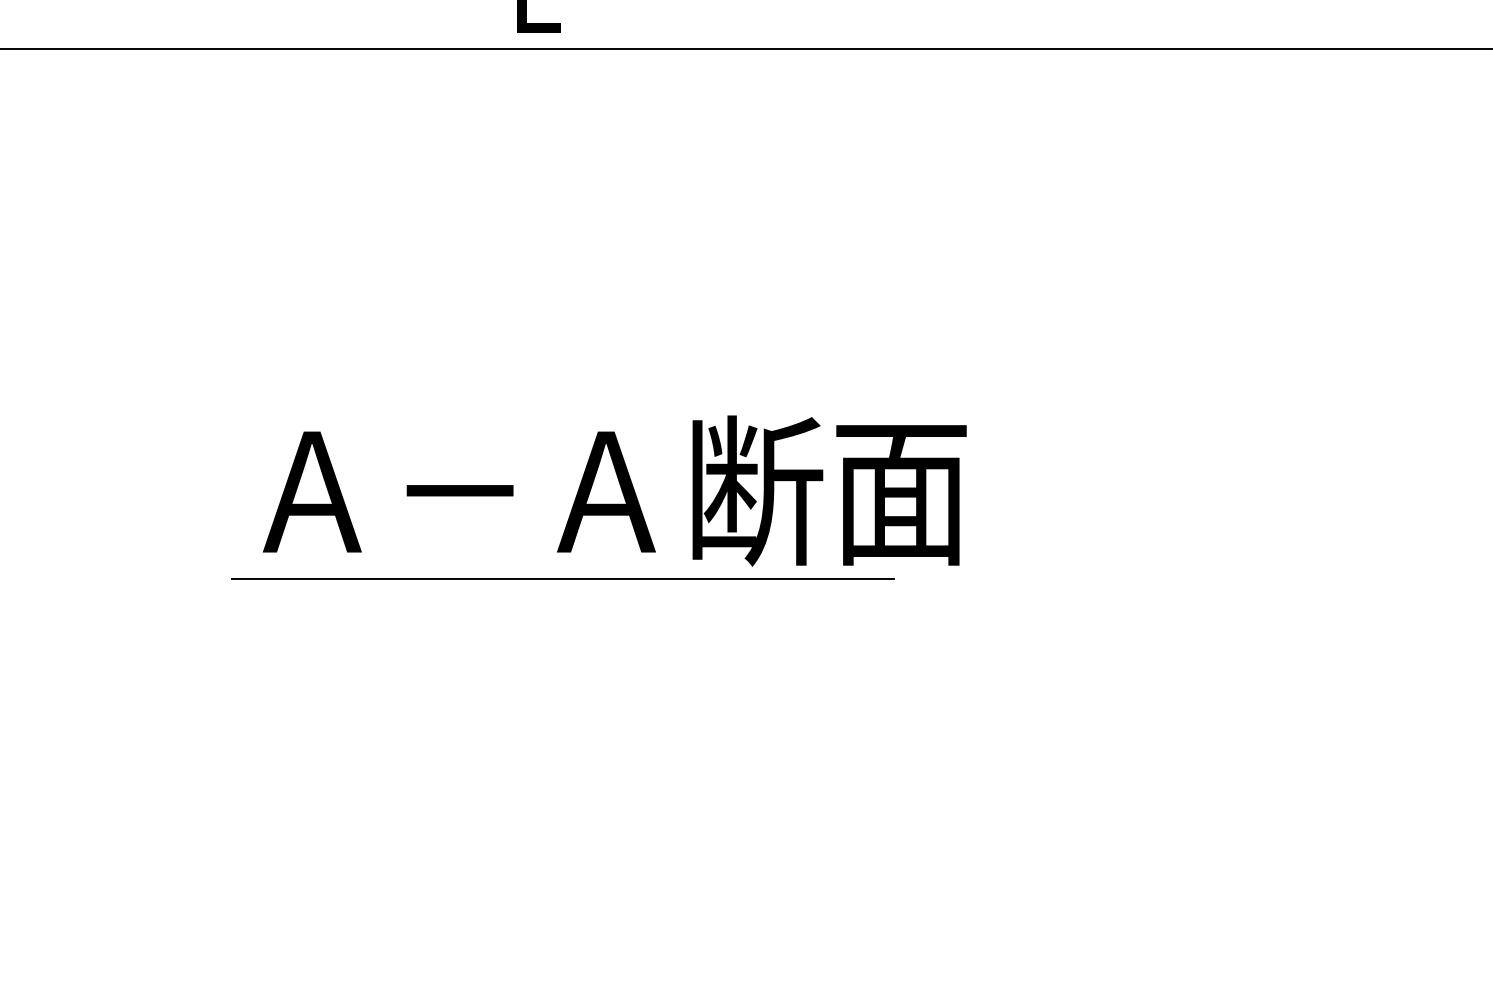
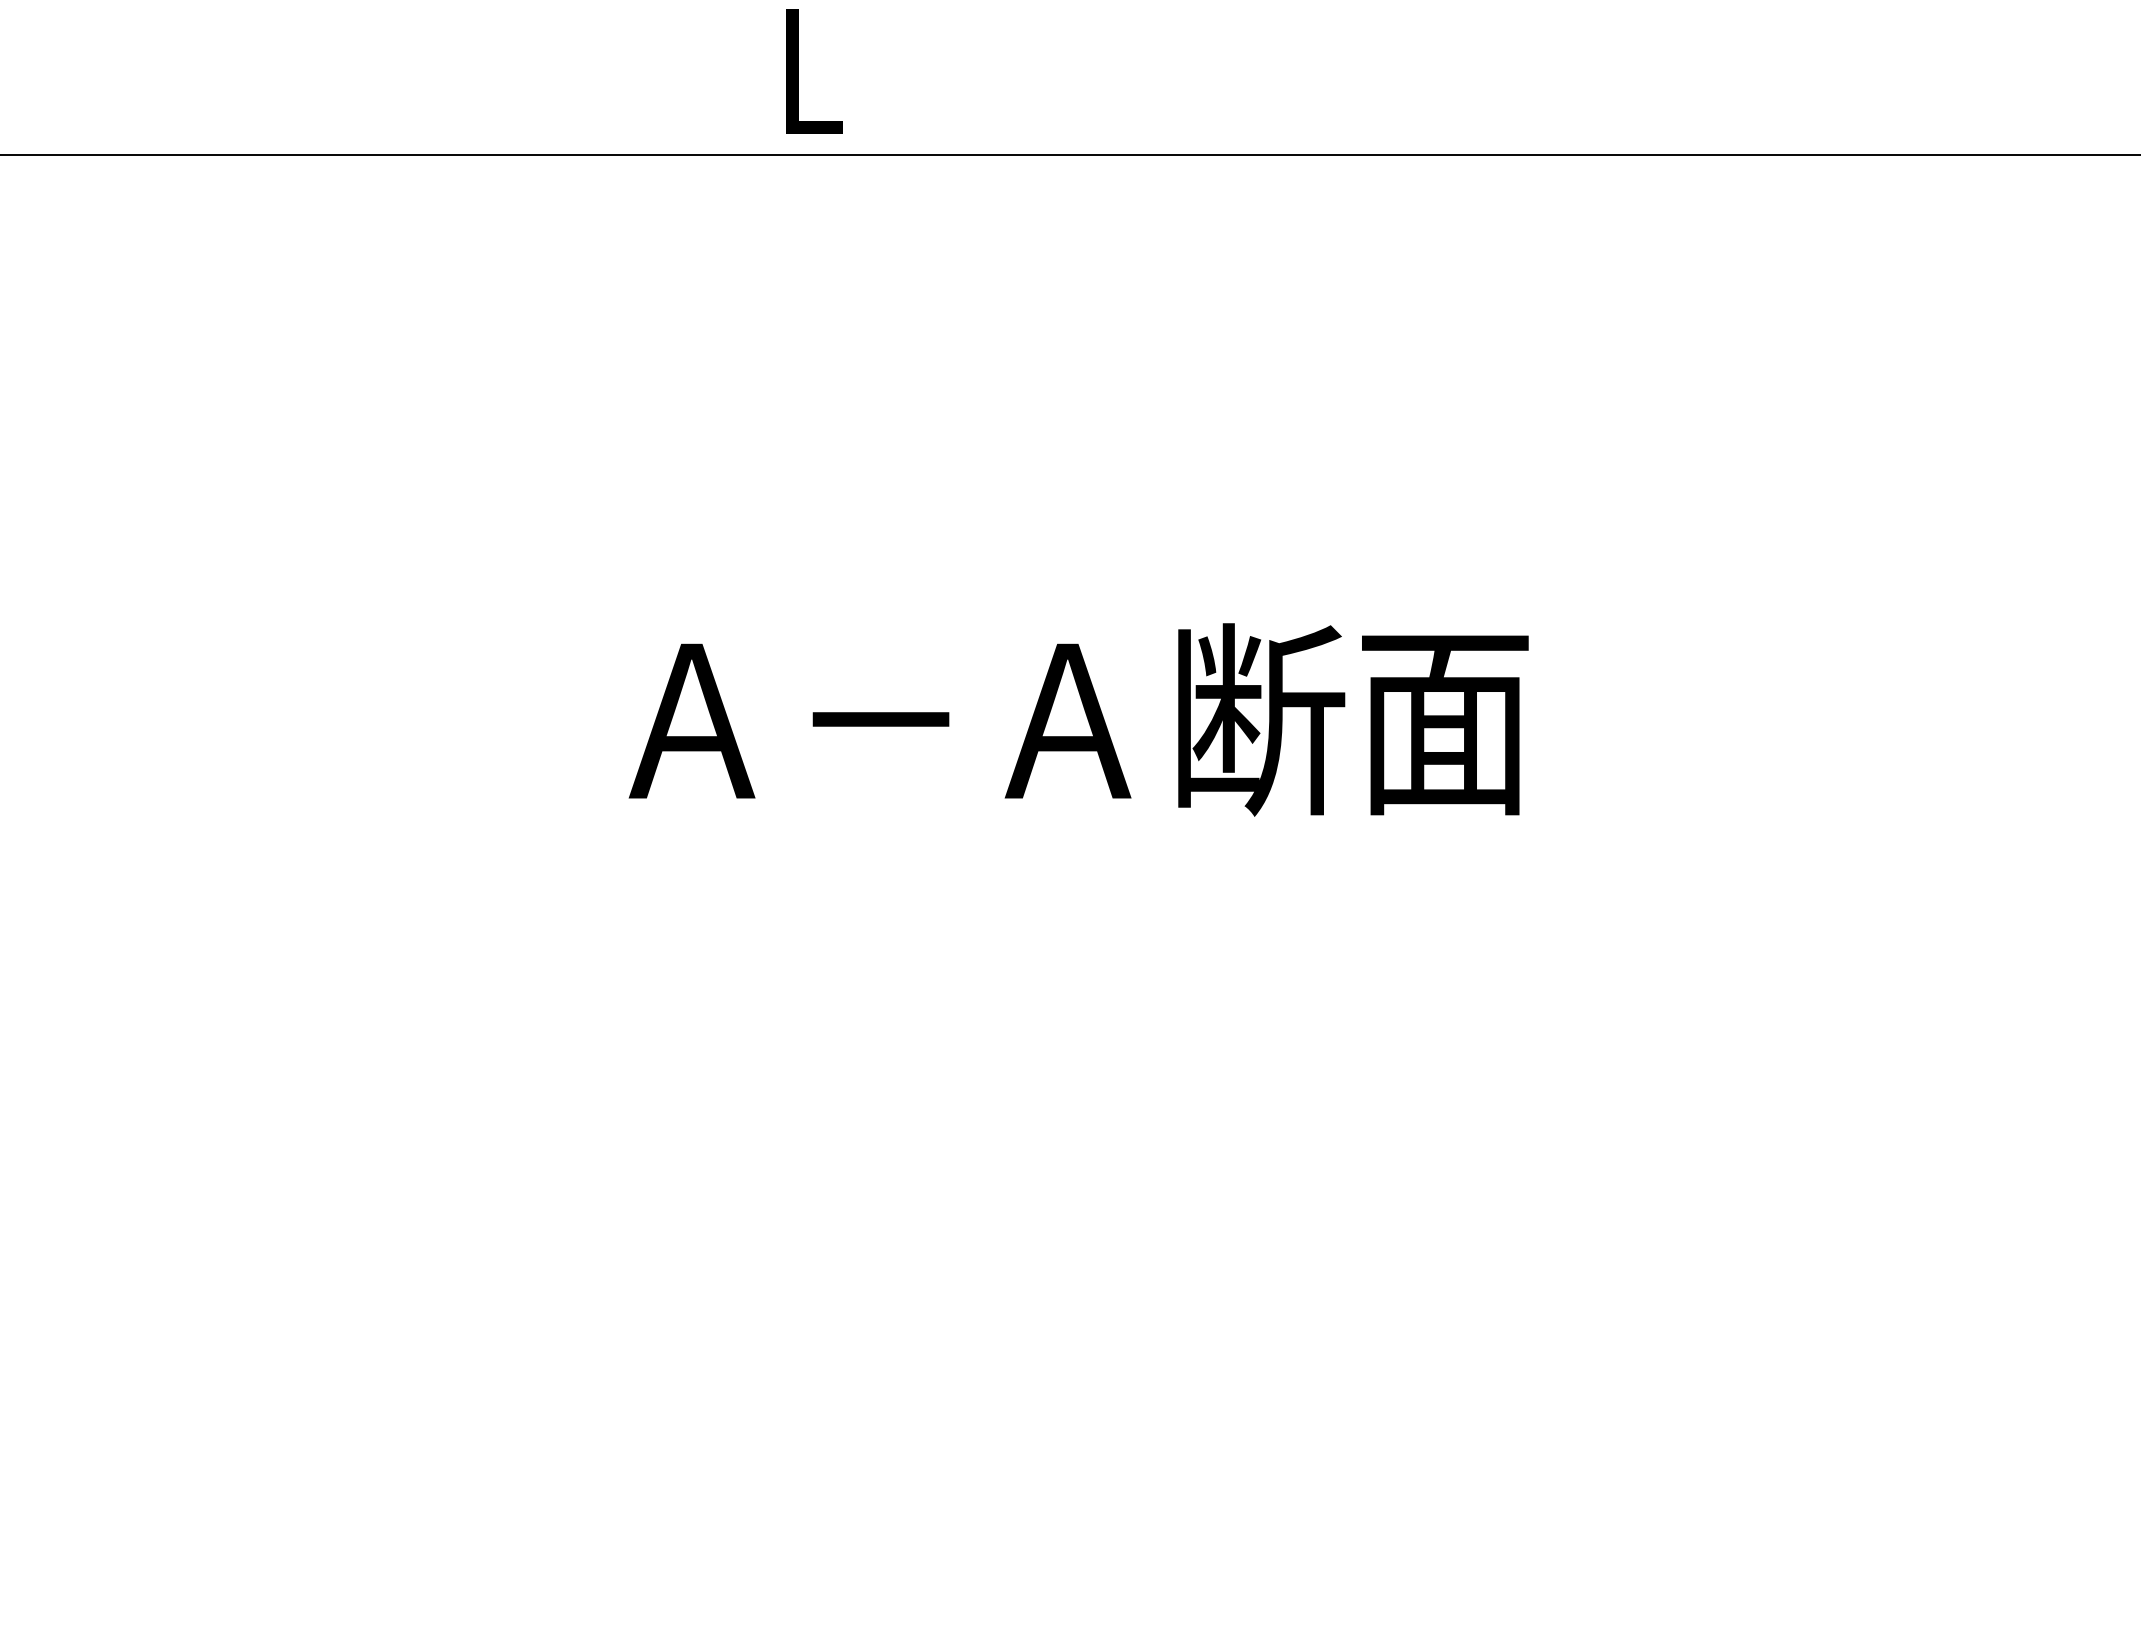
text: (614, 490) -> (1078, 719), moved
line: (562, 578) -> (844, 831), removed

